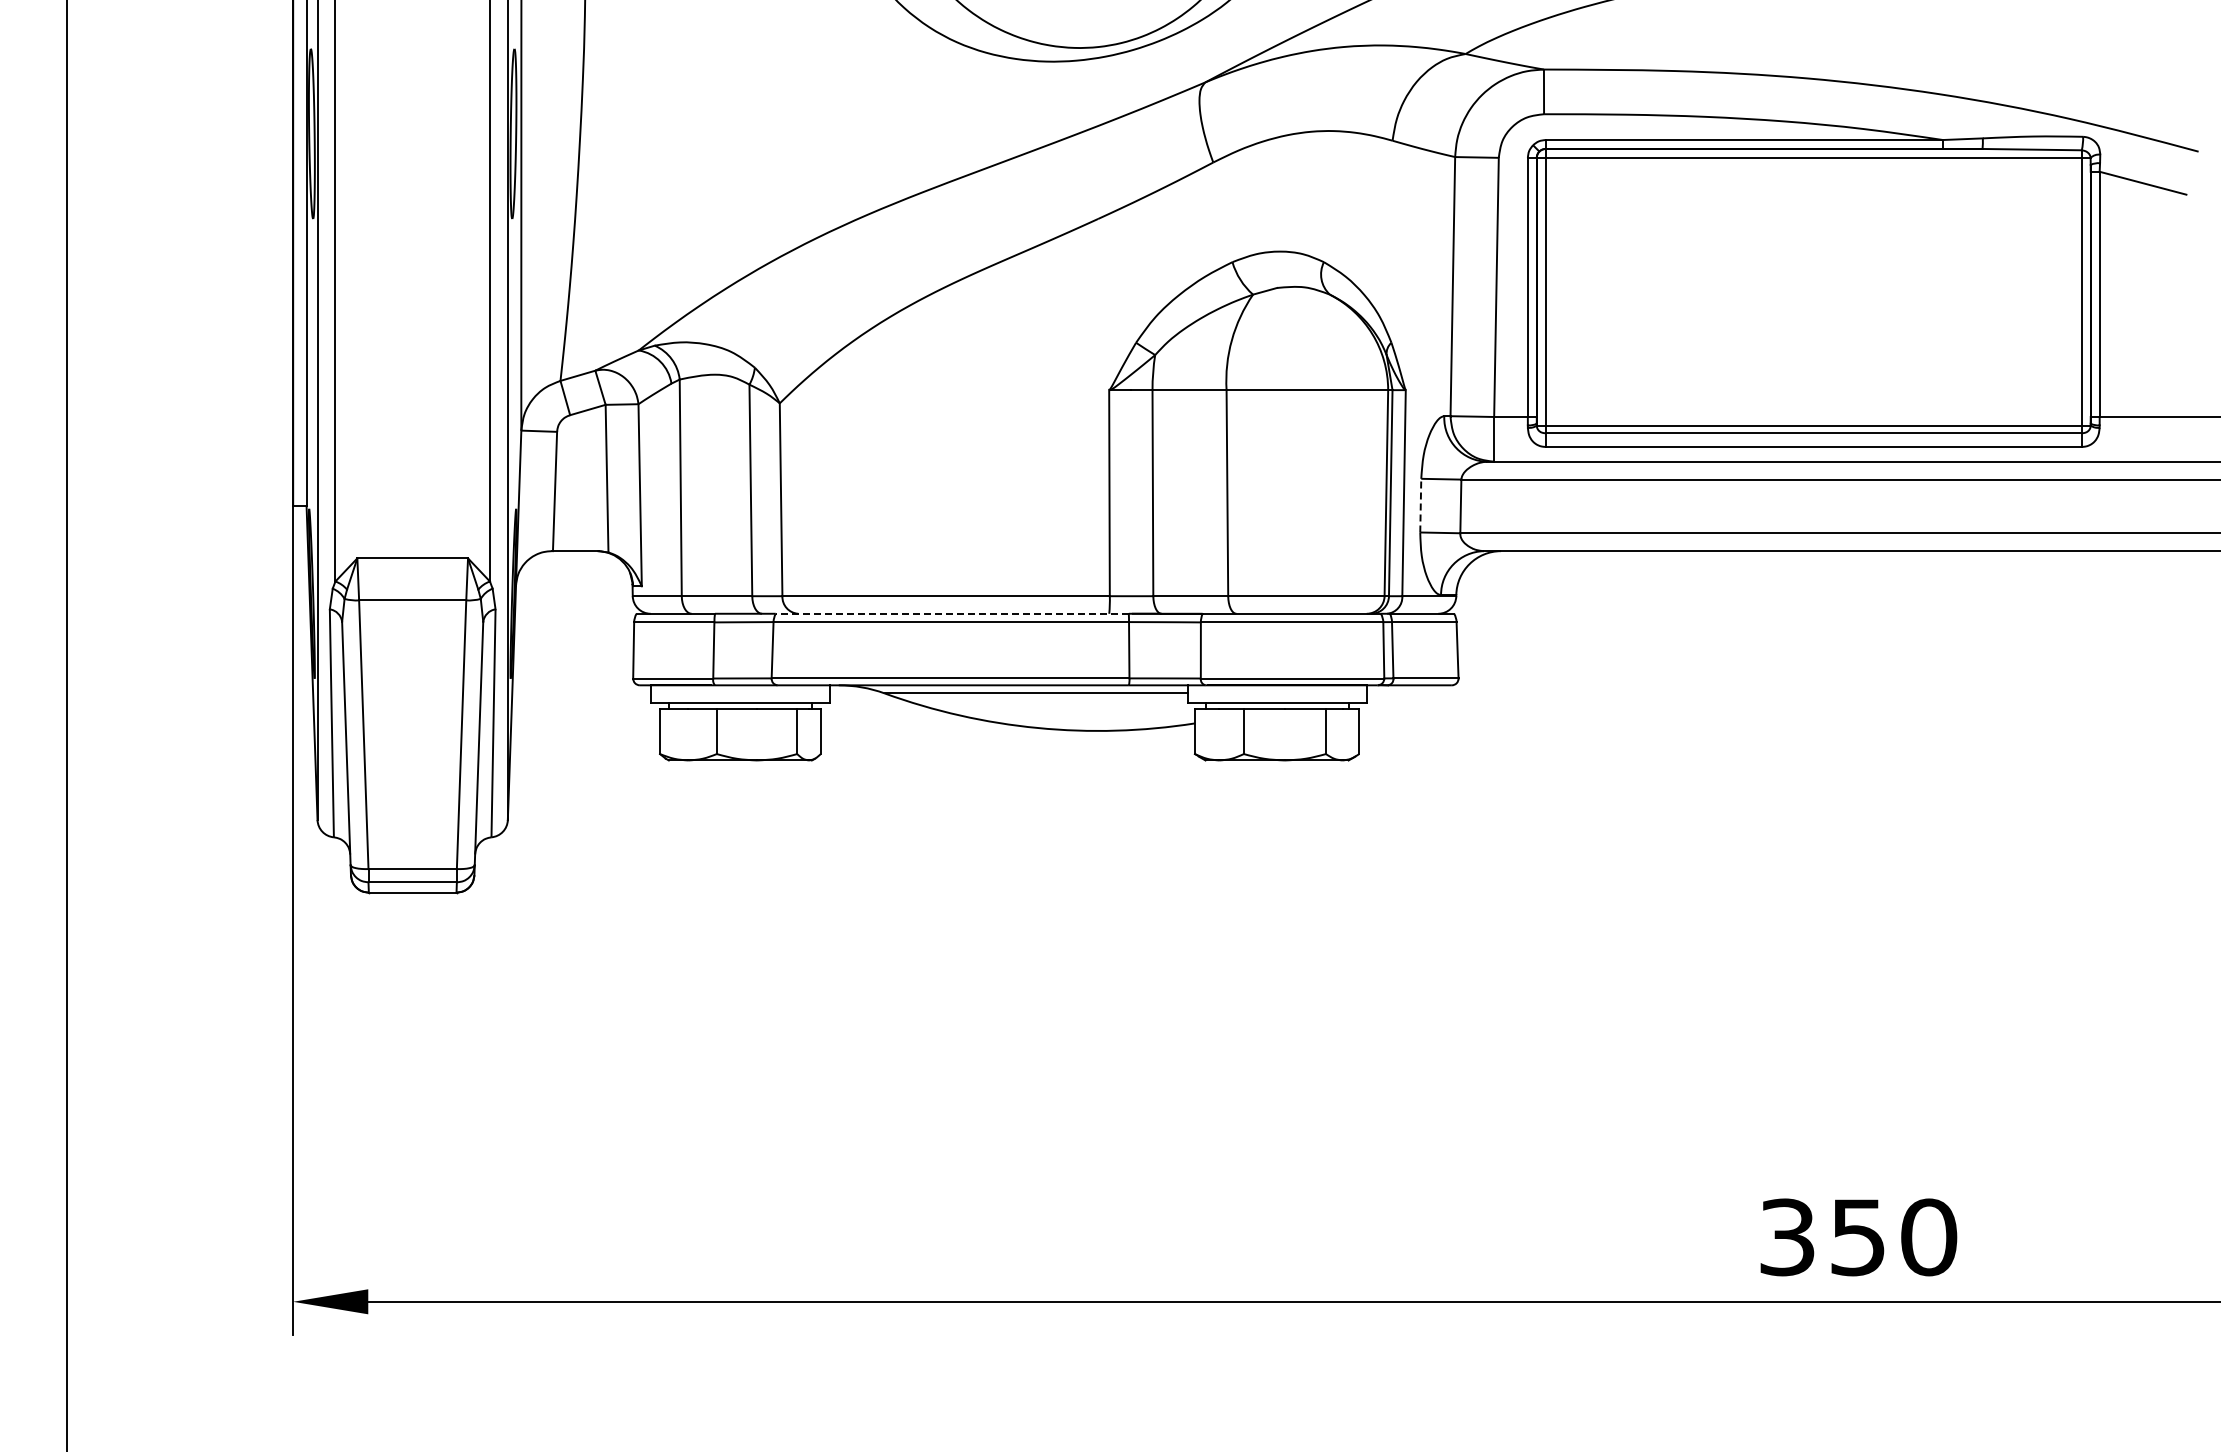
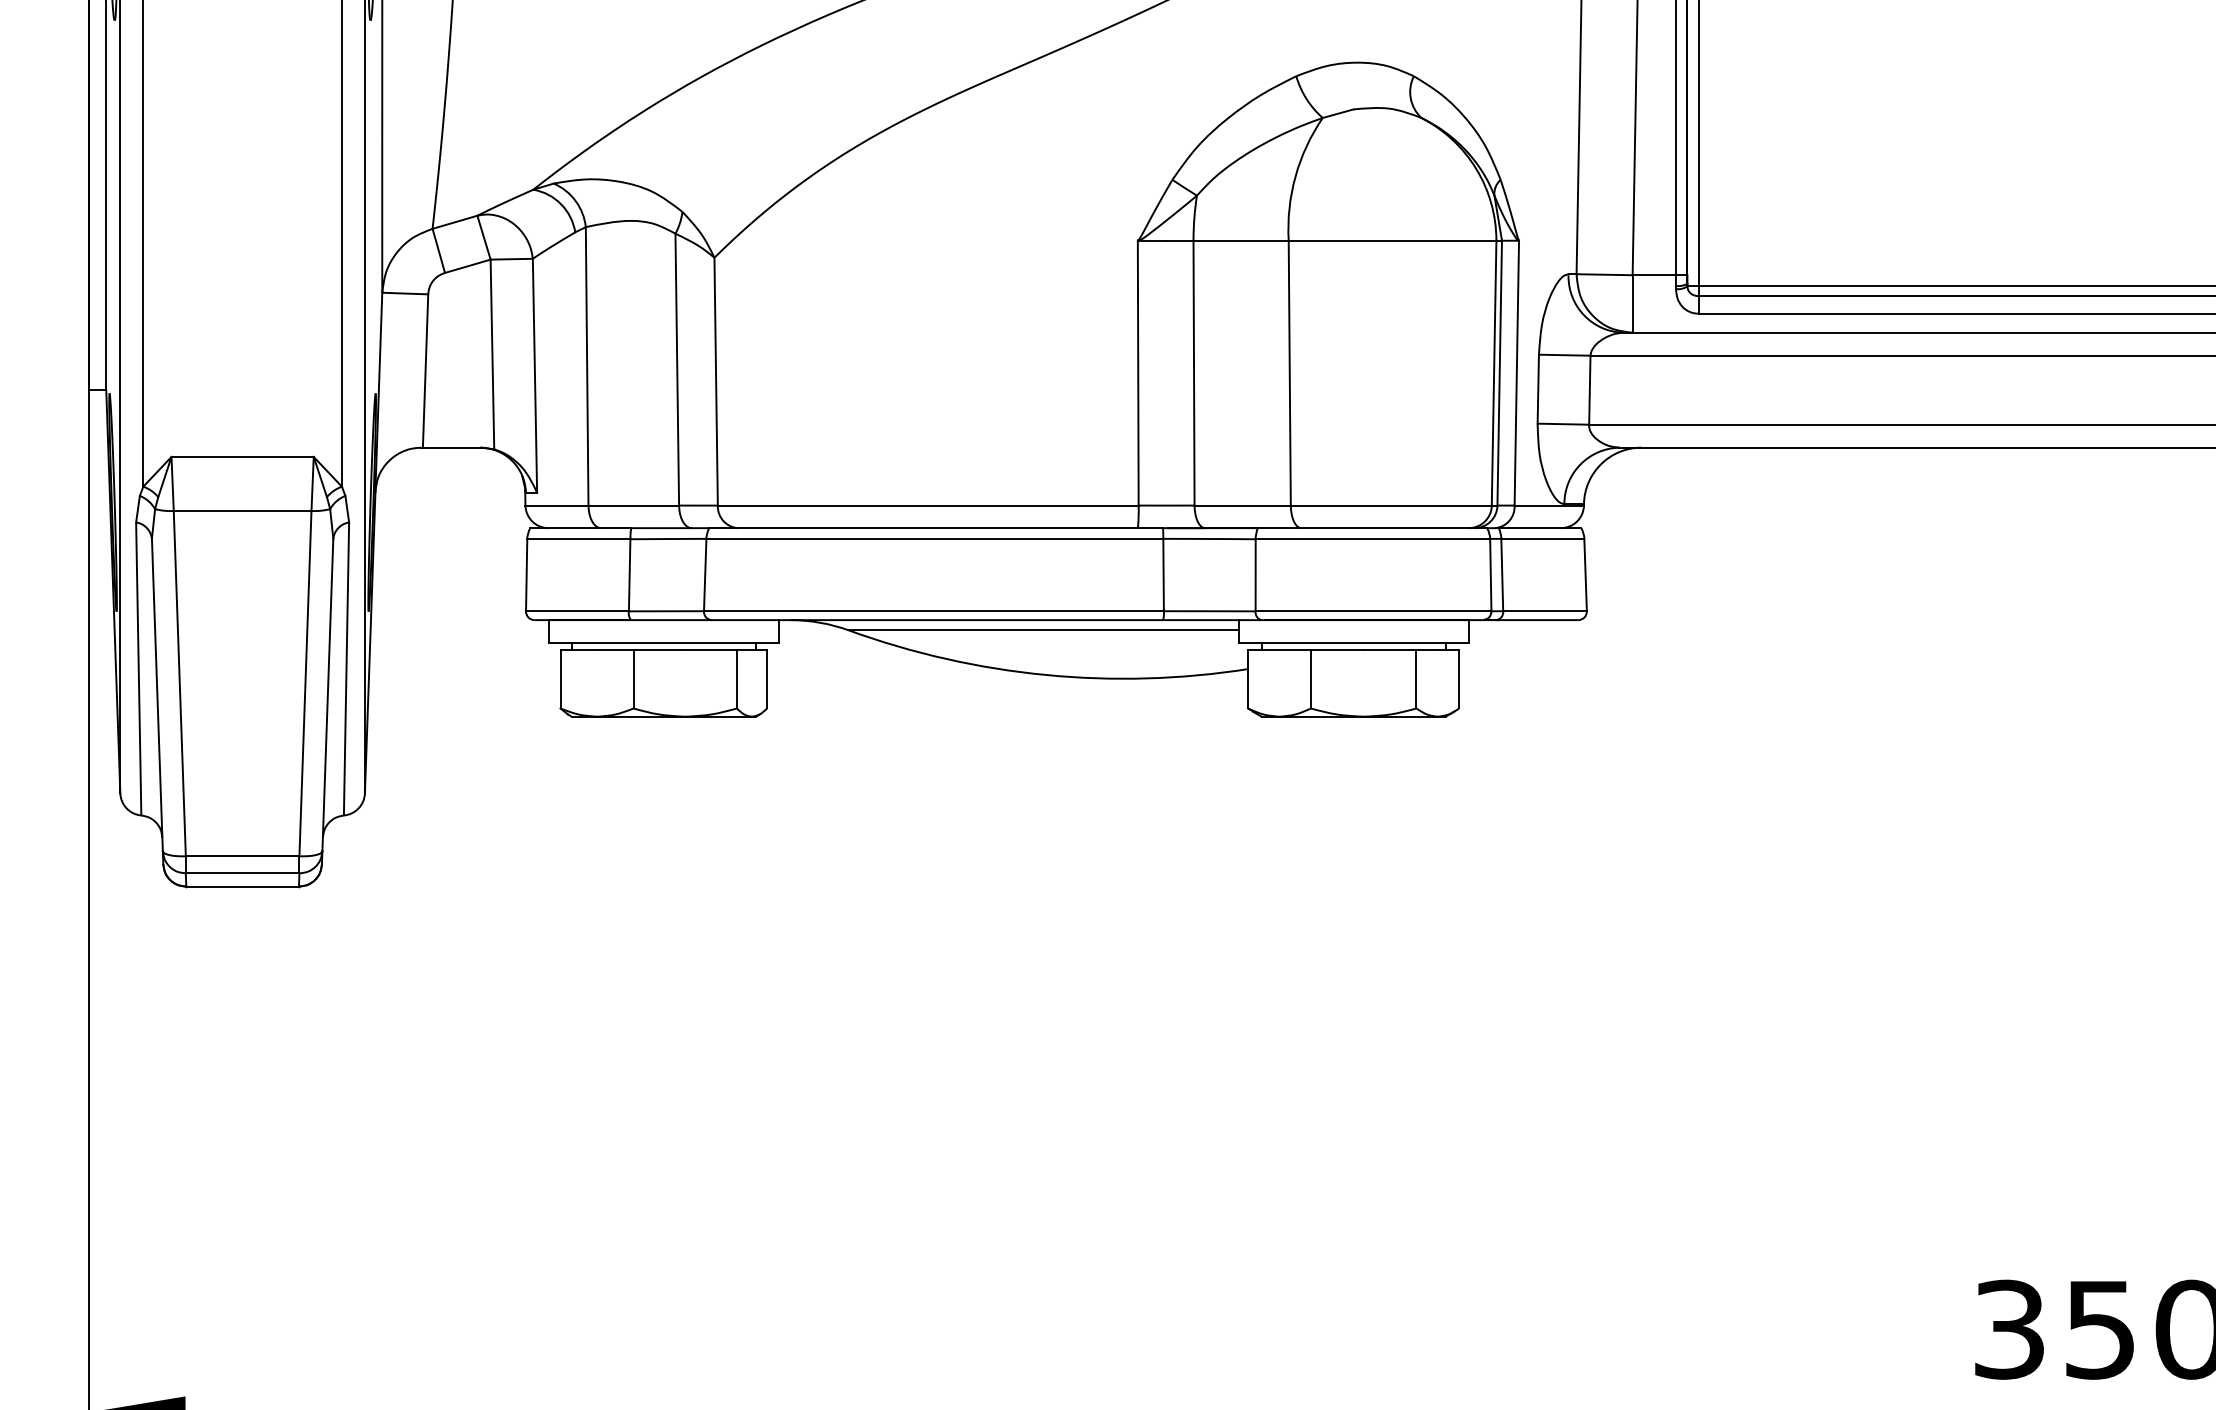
line: (1420, 505) -> (1537, 388), dashed -> solid
line: (952, 613) -> (936, 527), dashed -> solid

